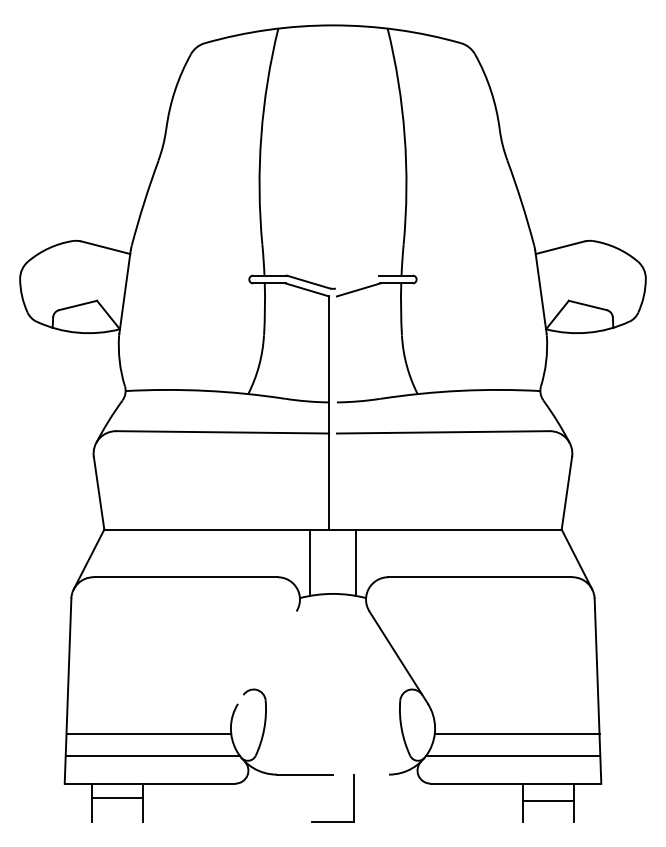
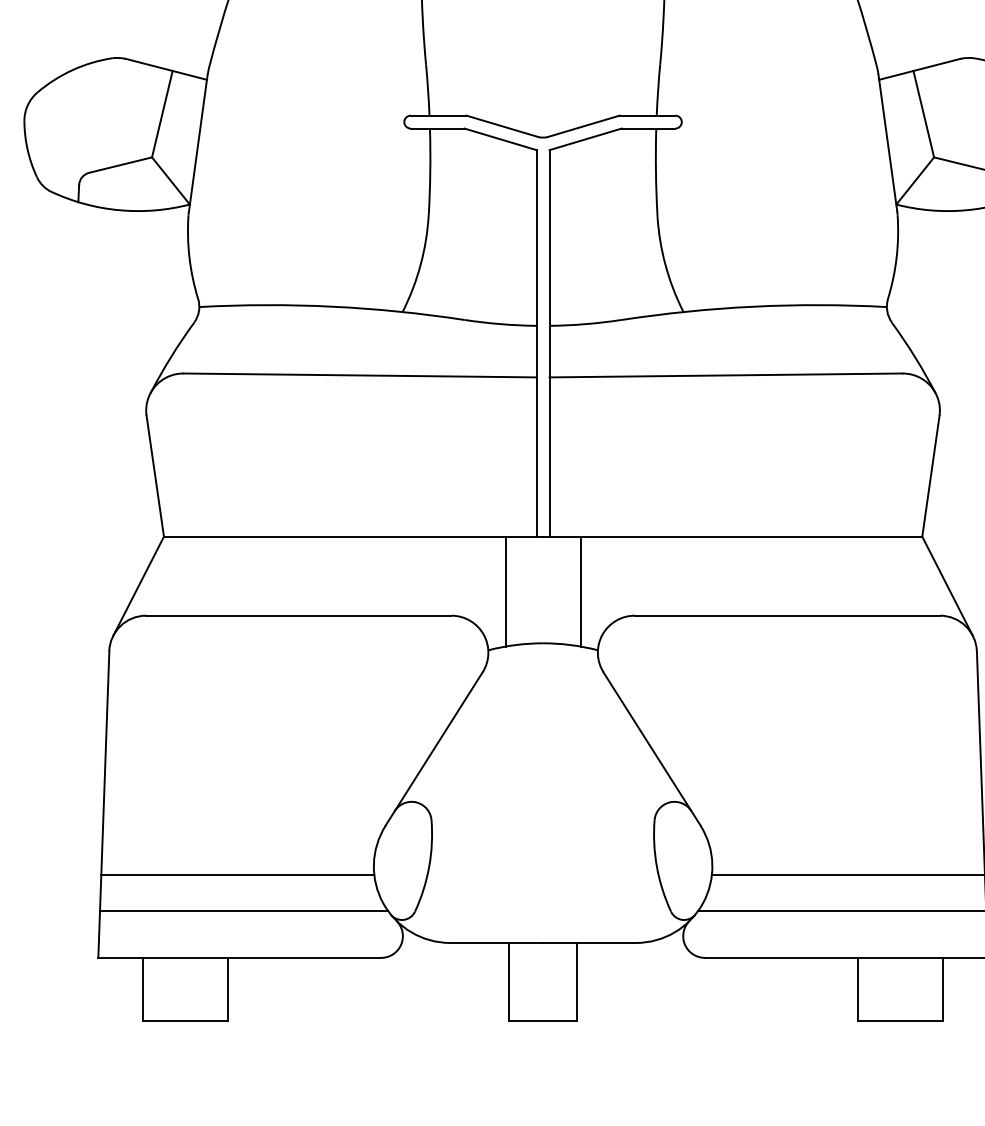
line: (103, 274) -> (162, 113), added
line: (562, 274) -> (923, 113), added
line: (357, 281) -> (583, 125), added
line: (336, 412) -> (548, 342), added
line: (267, 657) -> (434, 748), added
line: (361, 774) -> (590, 942), added
line: (116, 797) -> (184, 1020), moved
line: (312, 797) -> (509, 980), added
line: (548, 800) -> (900, 1020), moved

